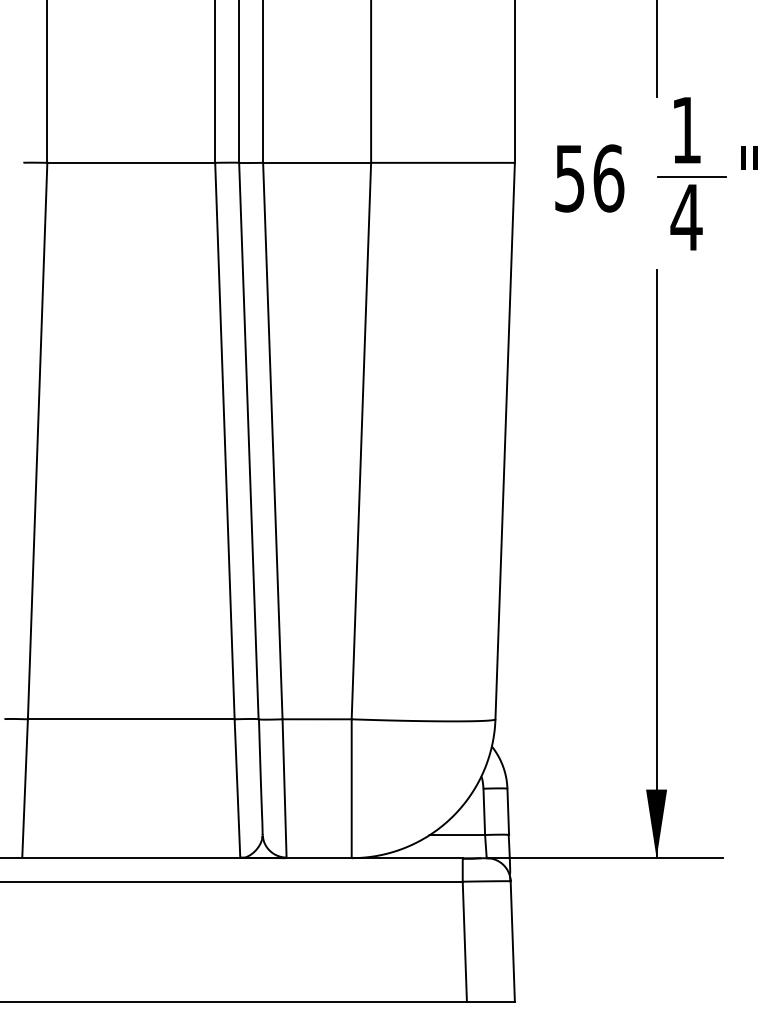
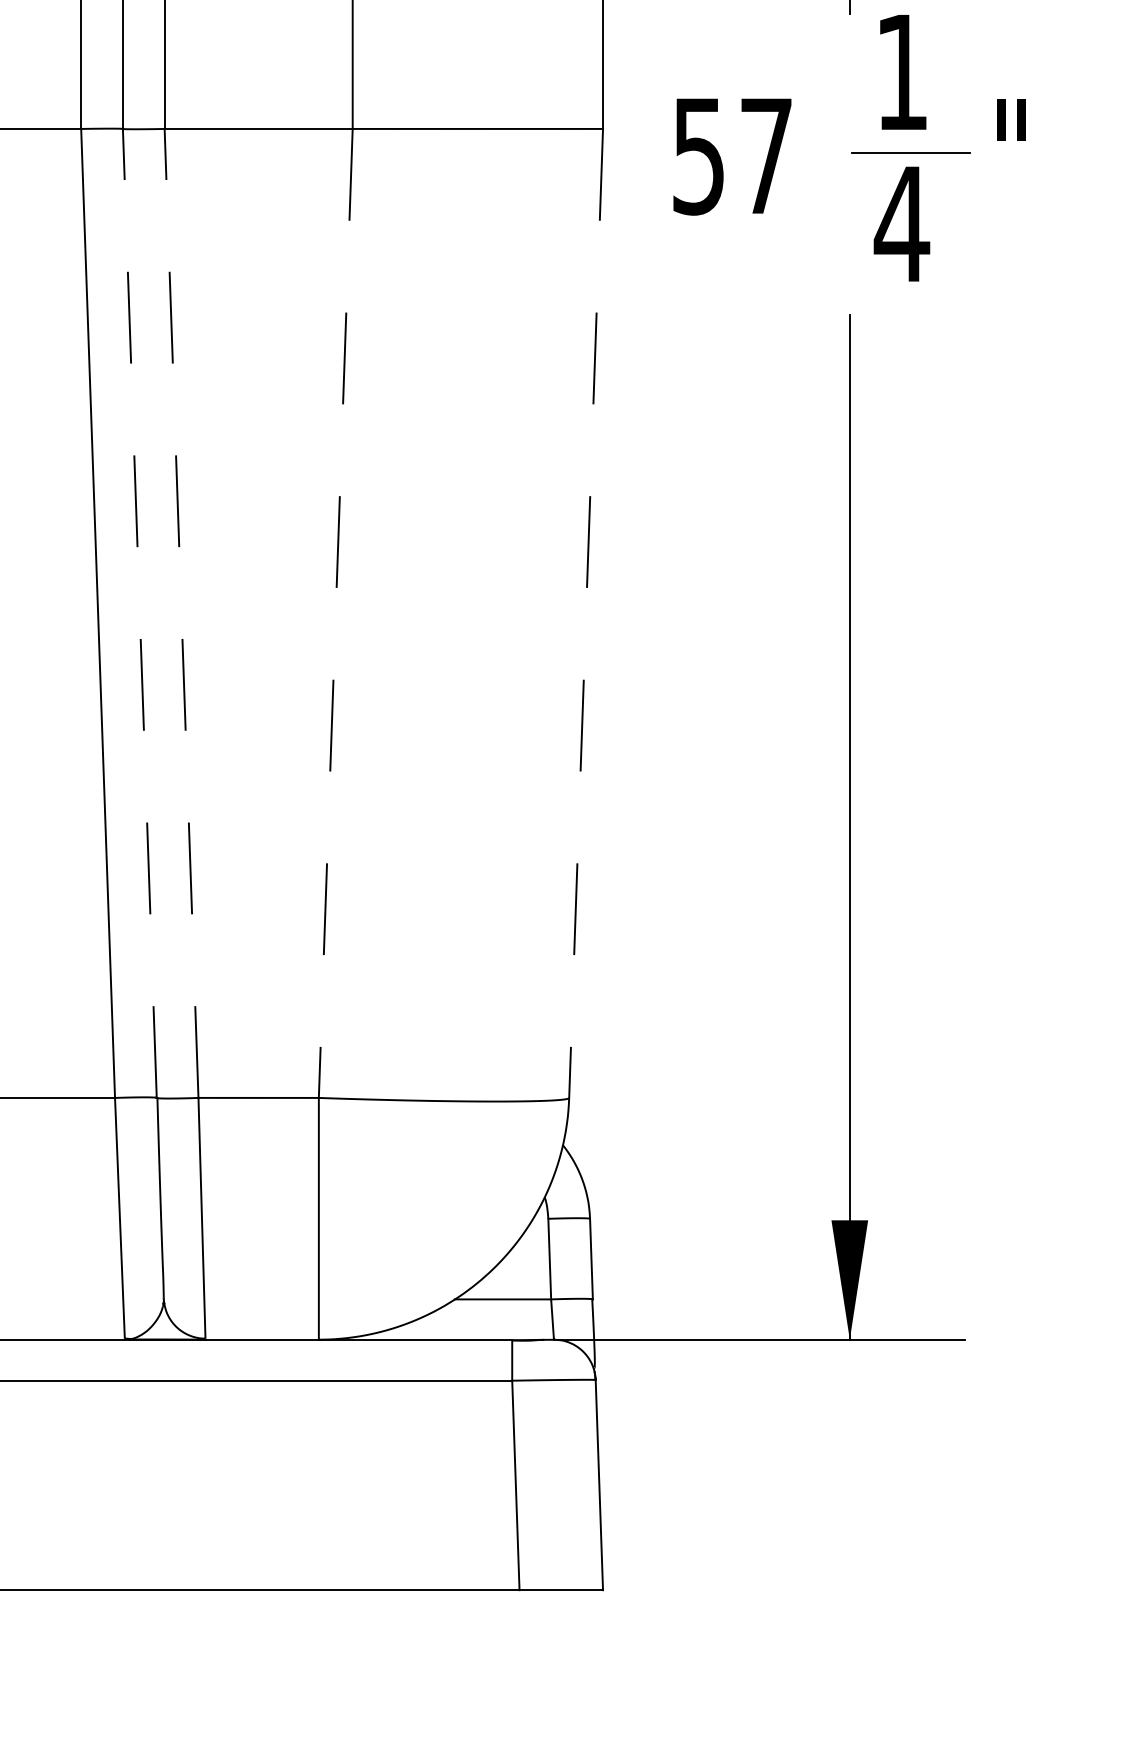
text: (608, 178) -> (766, 156), 56 -> 57
line: (248, 440) -> (139, 612), solid -> dashed
line: (272, 440) -> (180, 612), solid -> dashed
line: (361, 441) -> (335, 614), solid -> dashed
line: (505, 441) -> (586, 614), solid -> dashed

